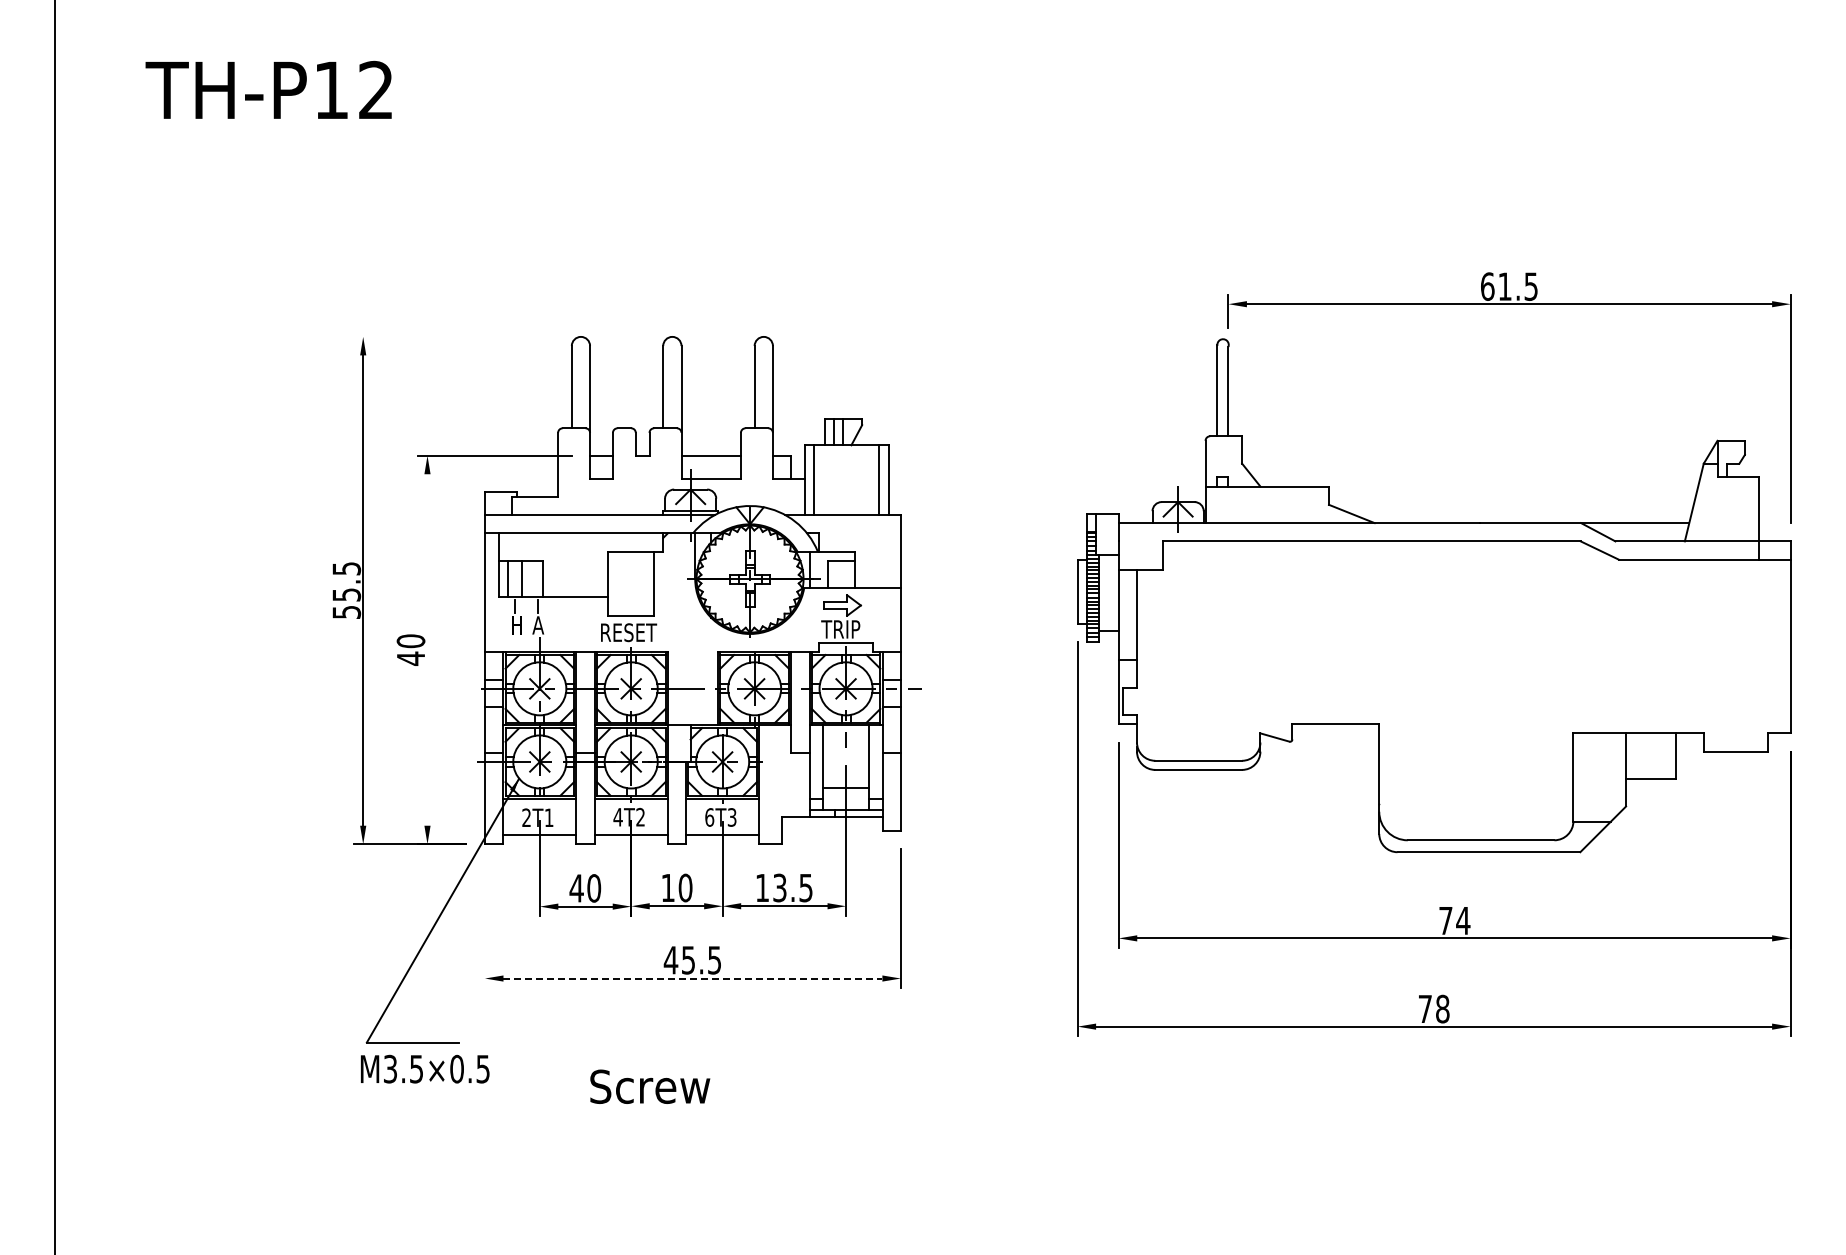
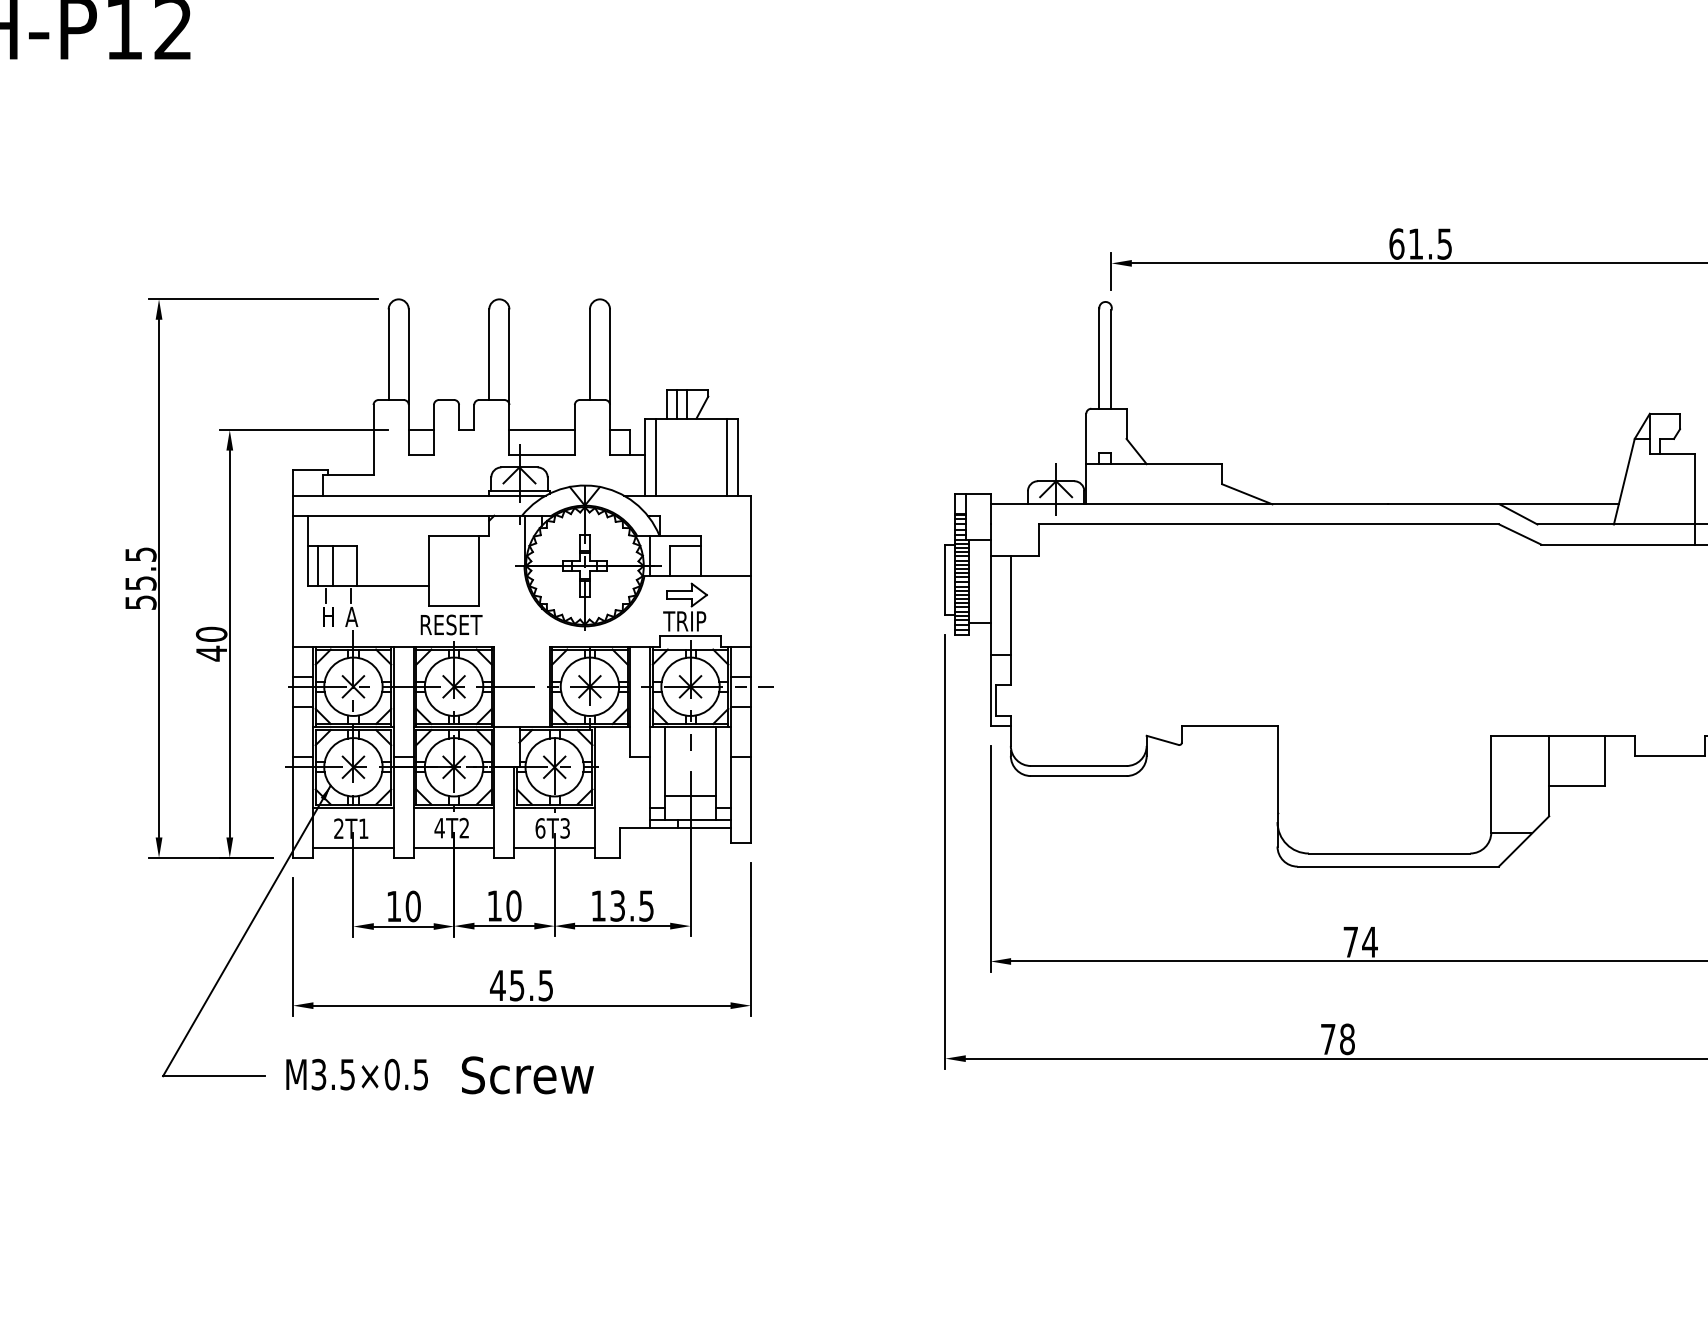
line: (457, 336) -> (262, 298), added
line: (427, 649) -> (229, 643), added
text: (576, 888) -> (393, 906), 40 -> 10
line: (484, 924) -> (292, 946), added
line: (693, 978) -> (522, 1005), dashed -> solid
text: (425, 1068) -> (357, 1073), moved
text: (650, 1086) -> (528, 1075), moved

